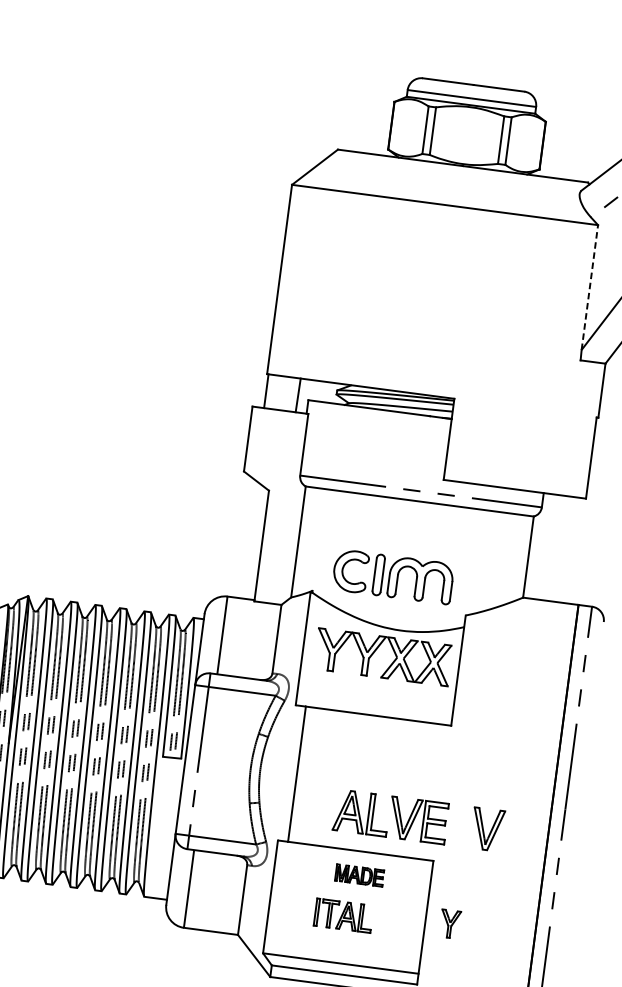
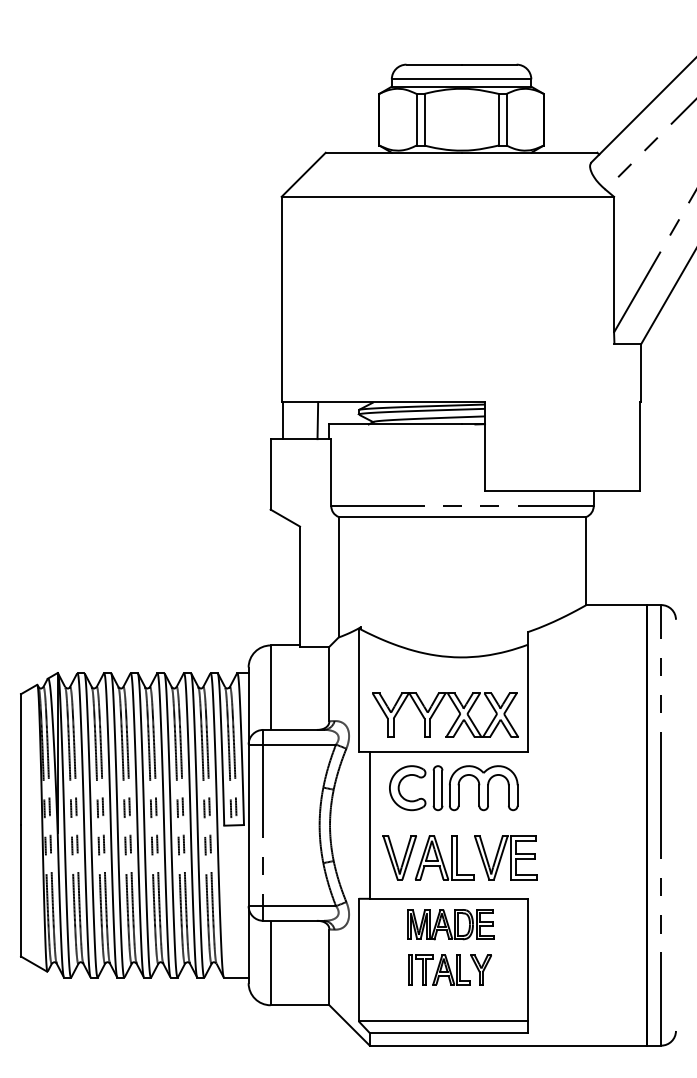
line: (590, 287) -> (614, 264), dashed -> solid
part: (392, 577) -> (453, 788), moved
part: (375, 651) -> (436, 710), moved
part: (487, 829) -> (399, 857), moved
part: (359, 875) -> (450, 924), size x1.67
part: (449, 923) -> (480, 969), moved

